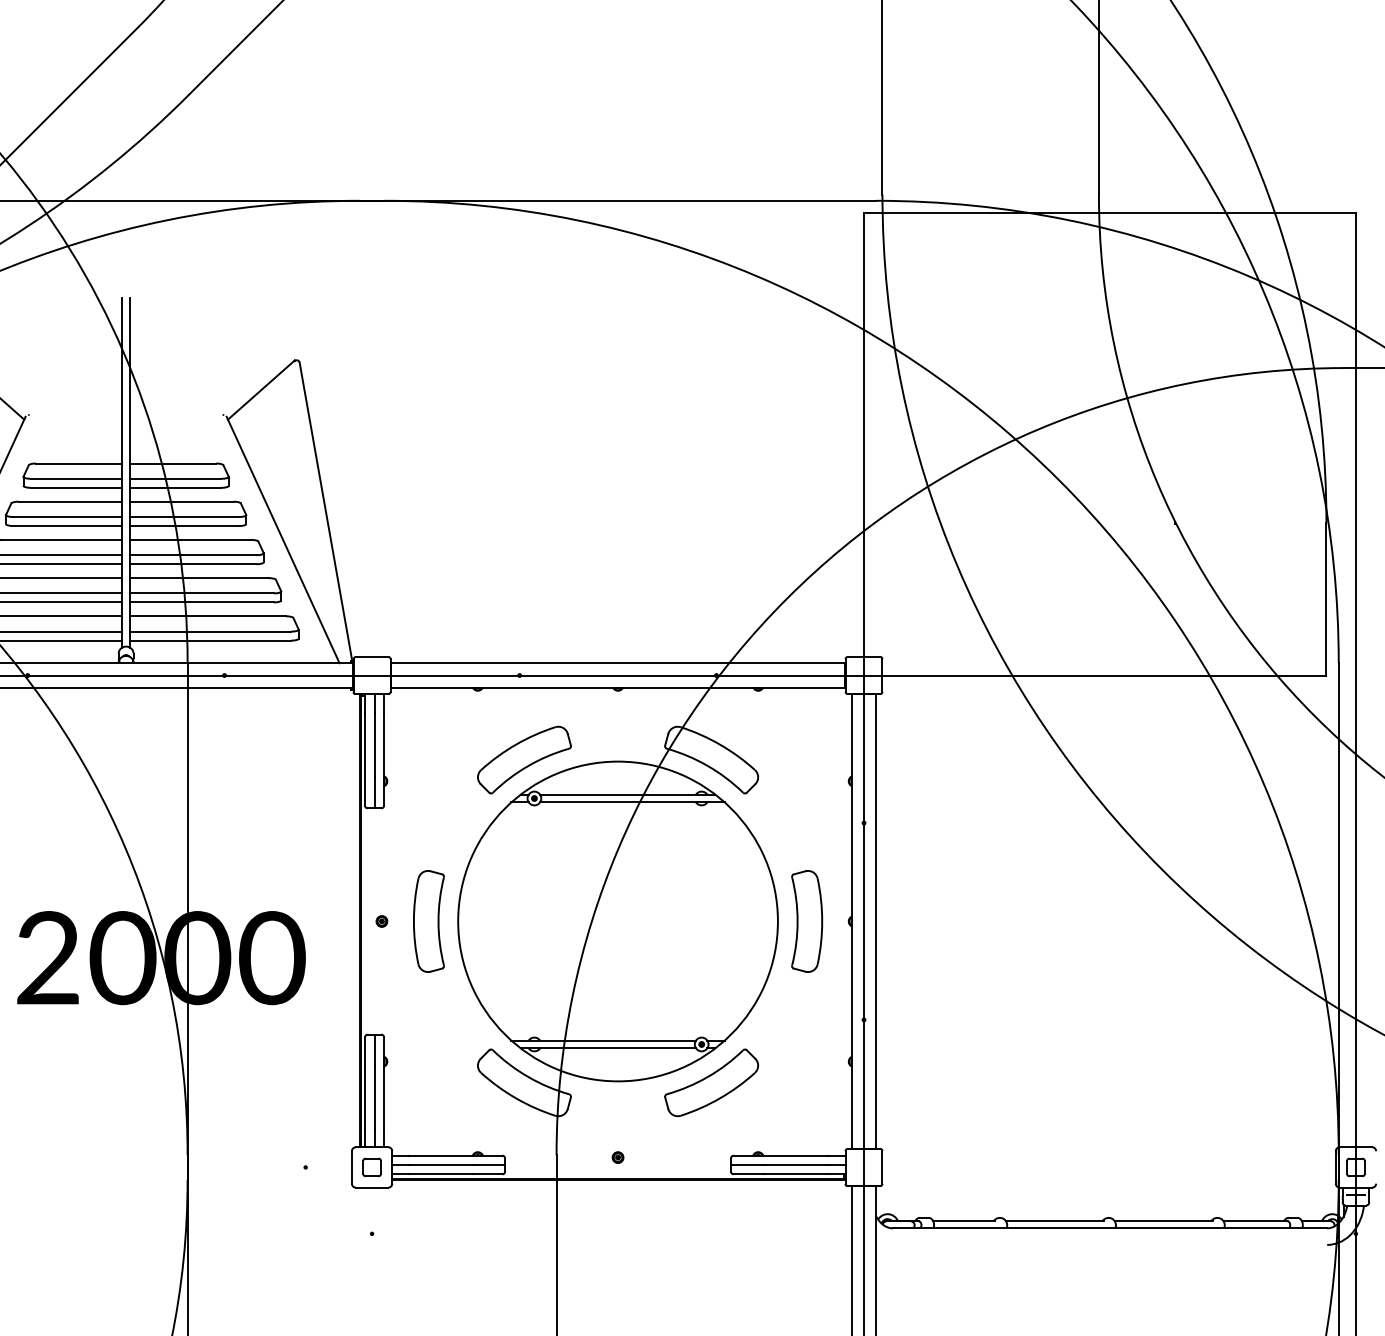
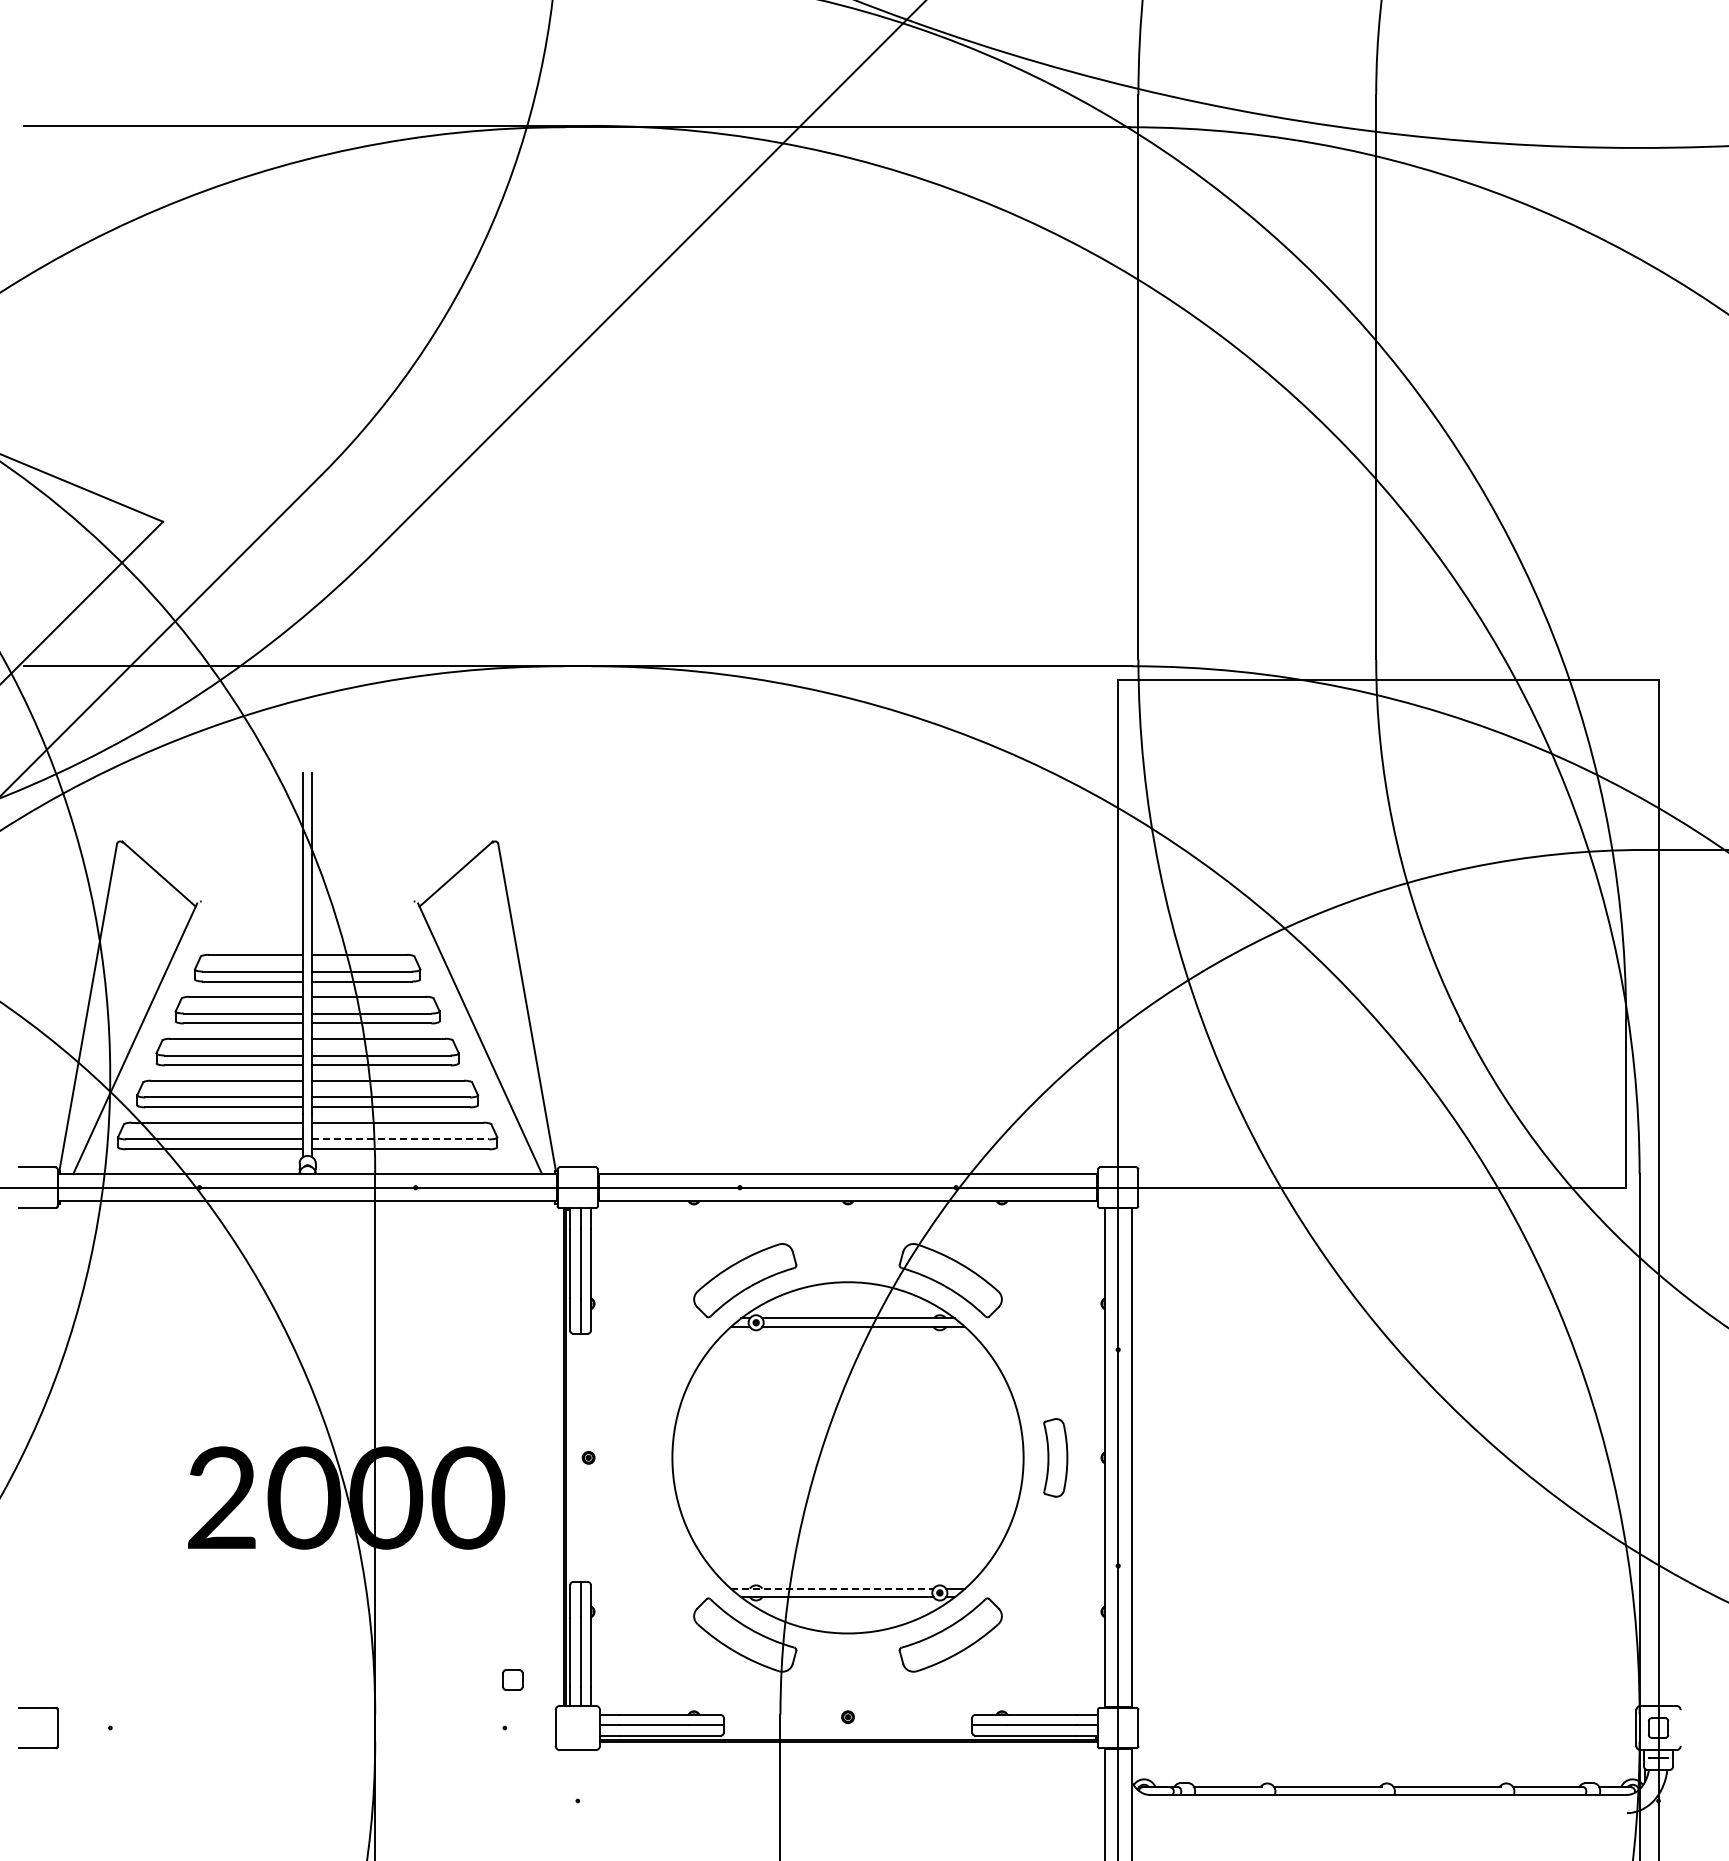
line: (210, 631) -> (400, 1139), solid -> dashed
part: (428, 921) -> (639, 1457), removed
part: (806, 921) -> (1055, 1457), size x0.7
line: (603, 1040) -> (832, 1588), solid -> dashed
part: (371, 1166) -> (512, 1679), moved

